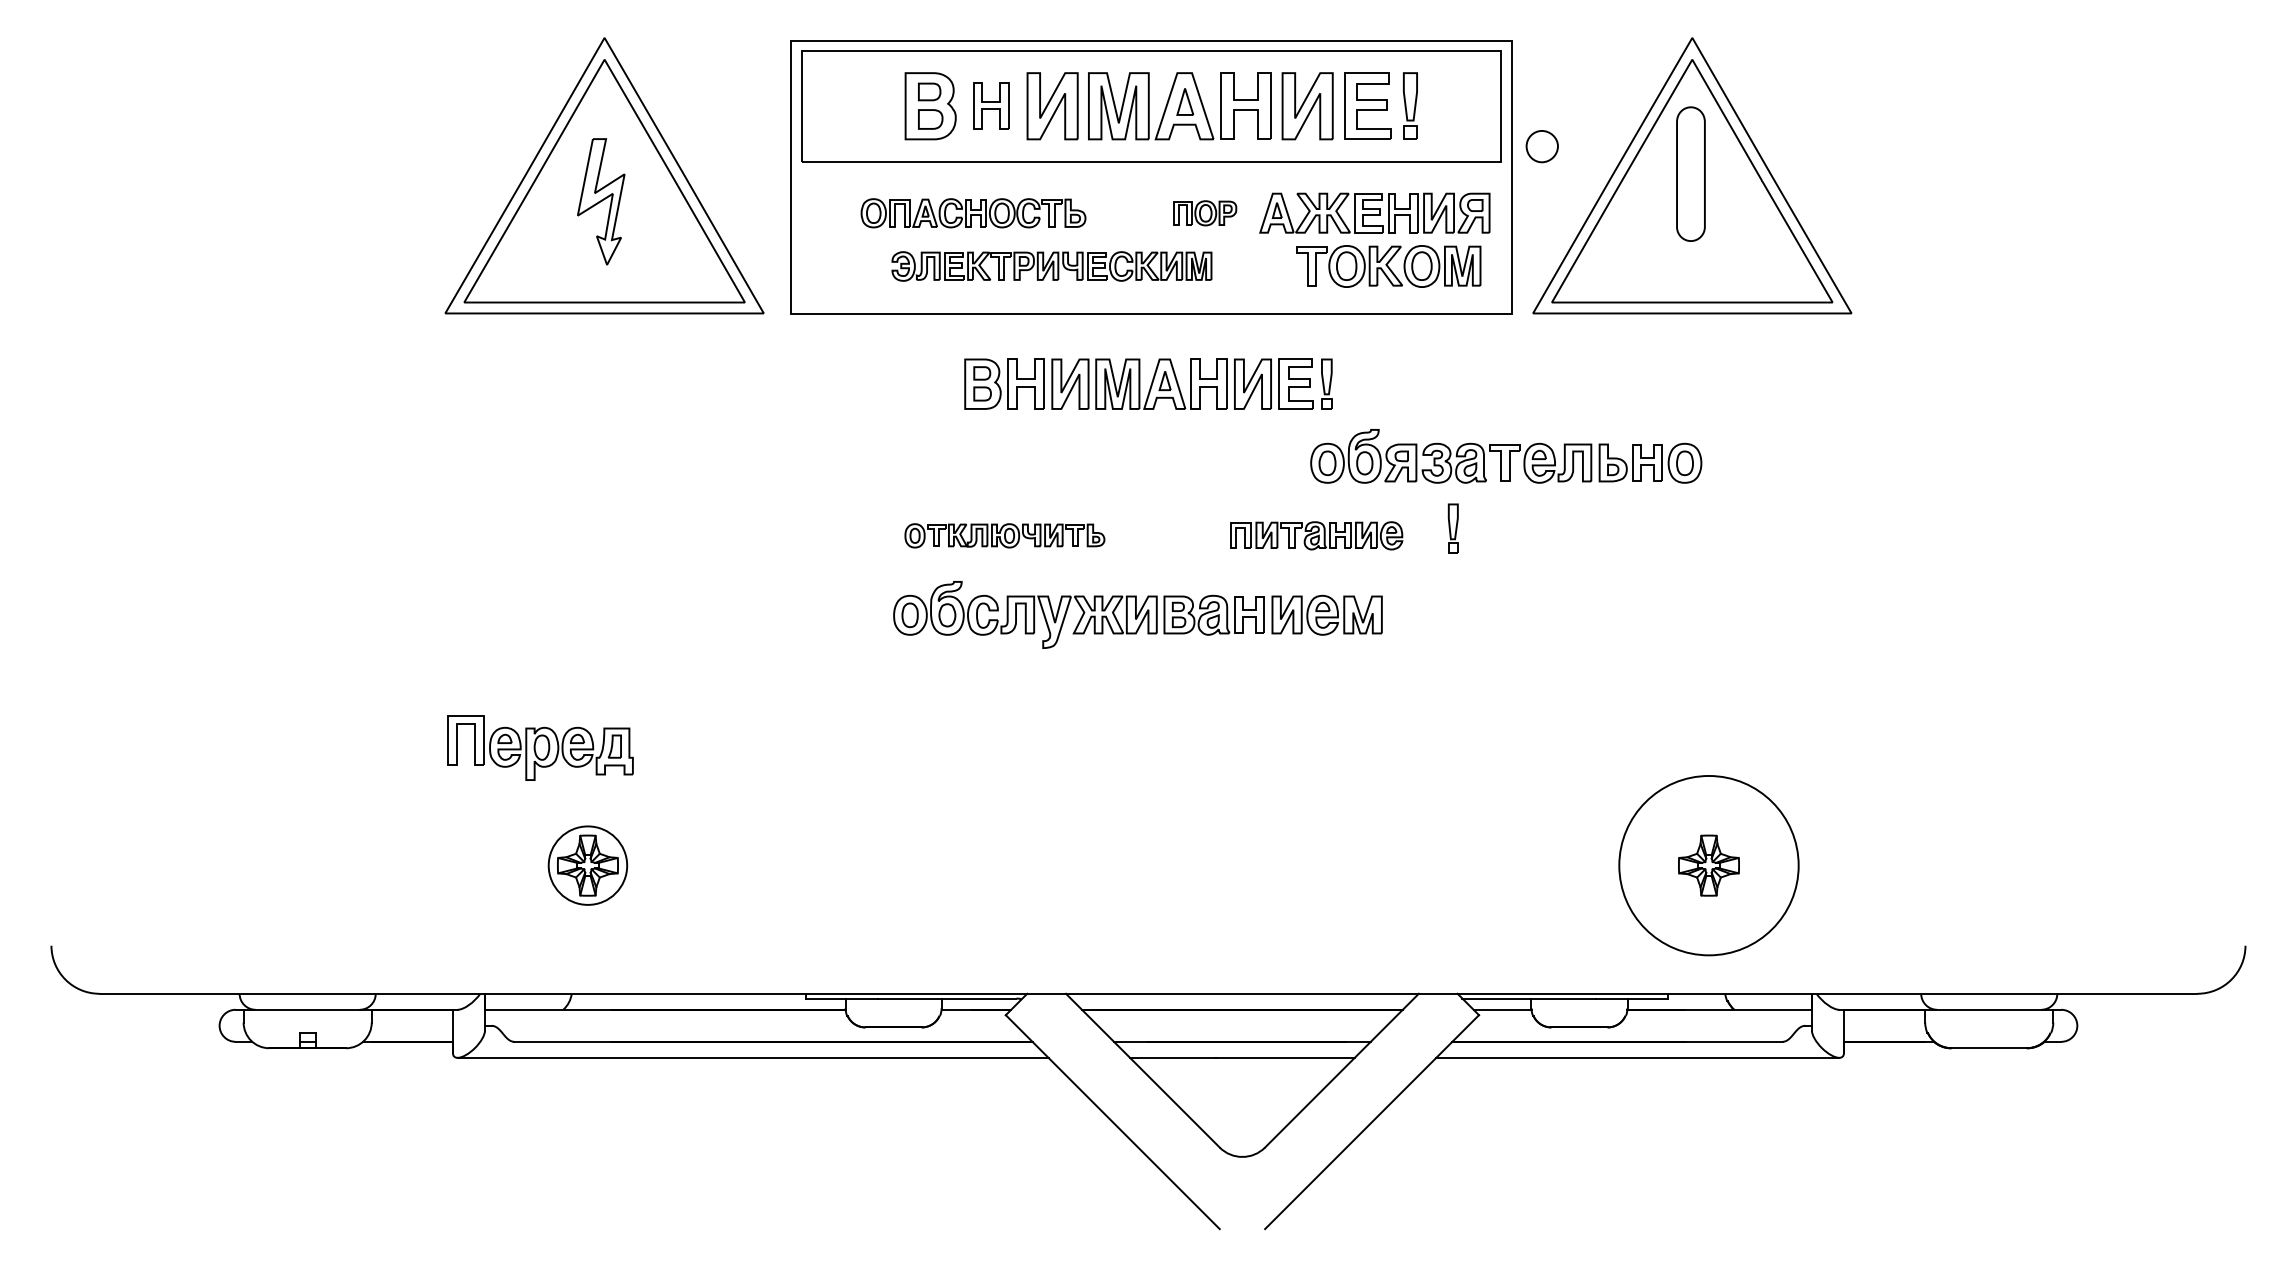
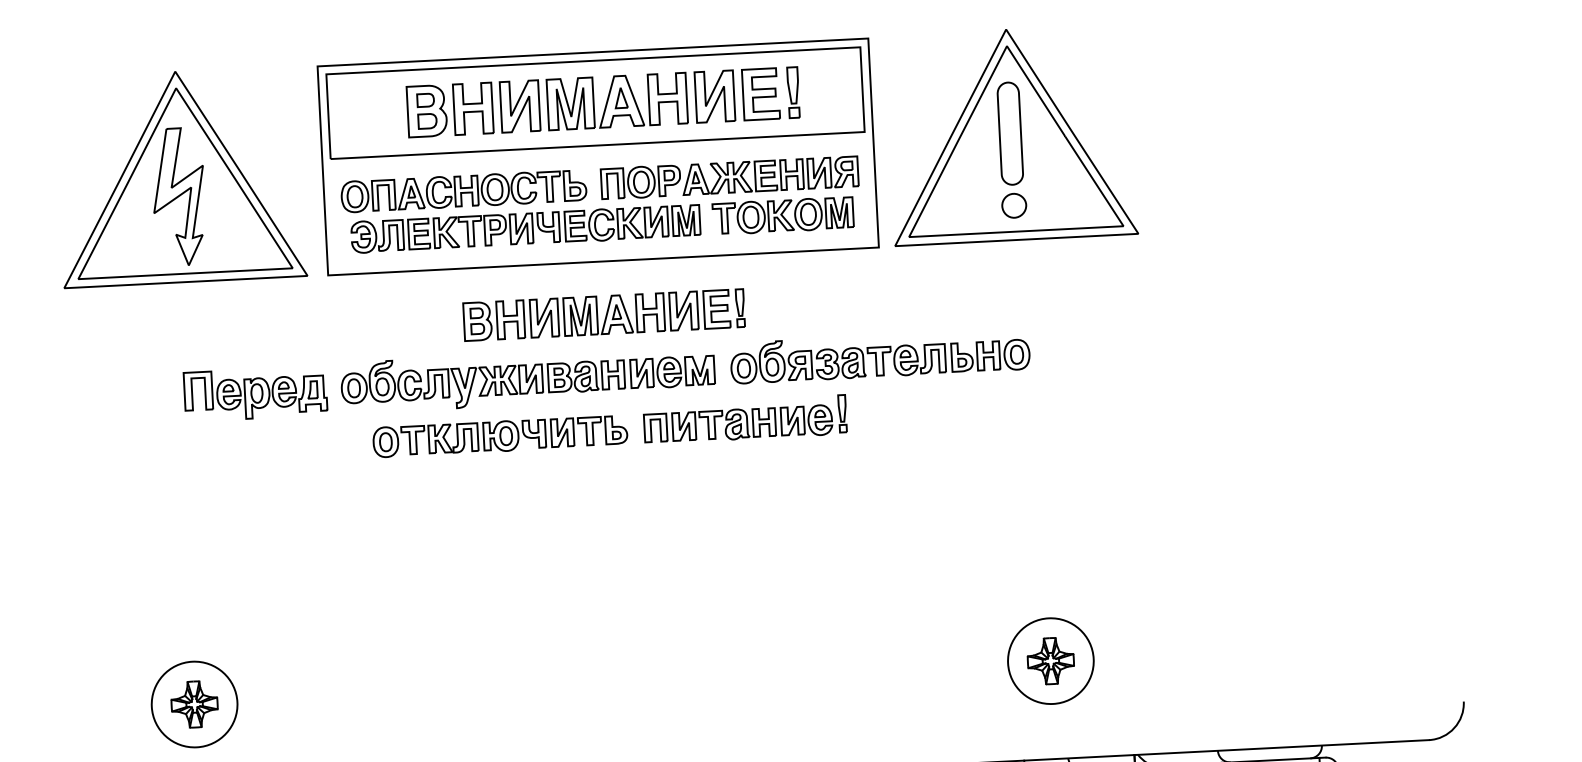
part: (990, 105) -> (472, 108), size x1.43
part: (1541, 146) -> (1013, 205), moved
part: (601, 201) -> (179, 196), size x1.43
part: (973, 213) -> (463, 191), size x1.43
part: (1205, 213) -> (641, 182), size x1.67
part: (1051, 266) -> (525, 228), size x1.43
part: (1004, 535) -> (500, 436), size x1.67
part: (1316, 535) -> (738, 424), size x1.43
part: (1137, 614) -> (527, 378), moved
part: (540, 747) -> (255, 393), moved
circle: (587, 865) -> (194, 704), size x1.43
circle: (1708, 865) -> (1050, 661), size x0.62

